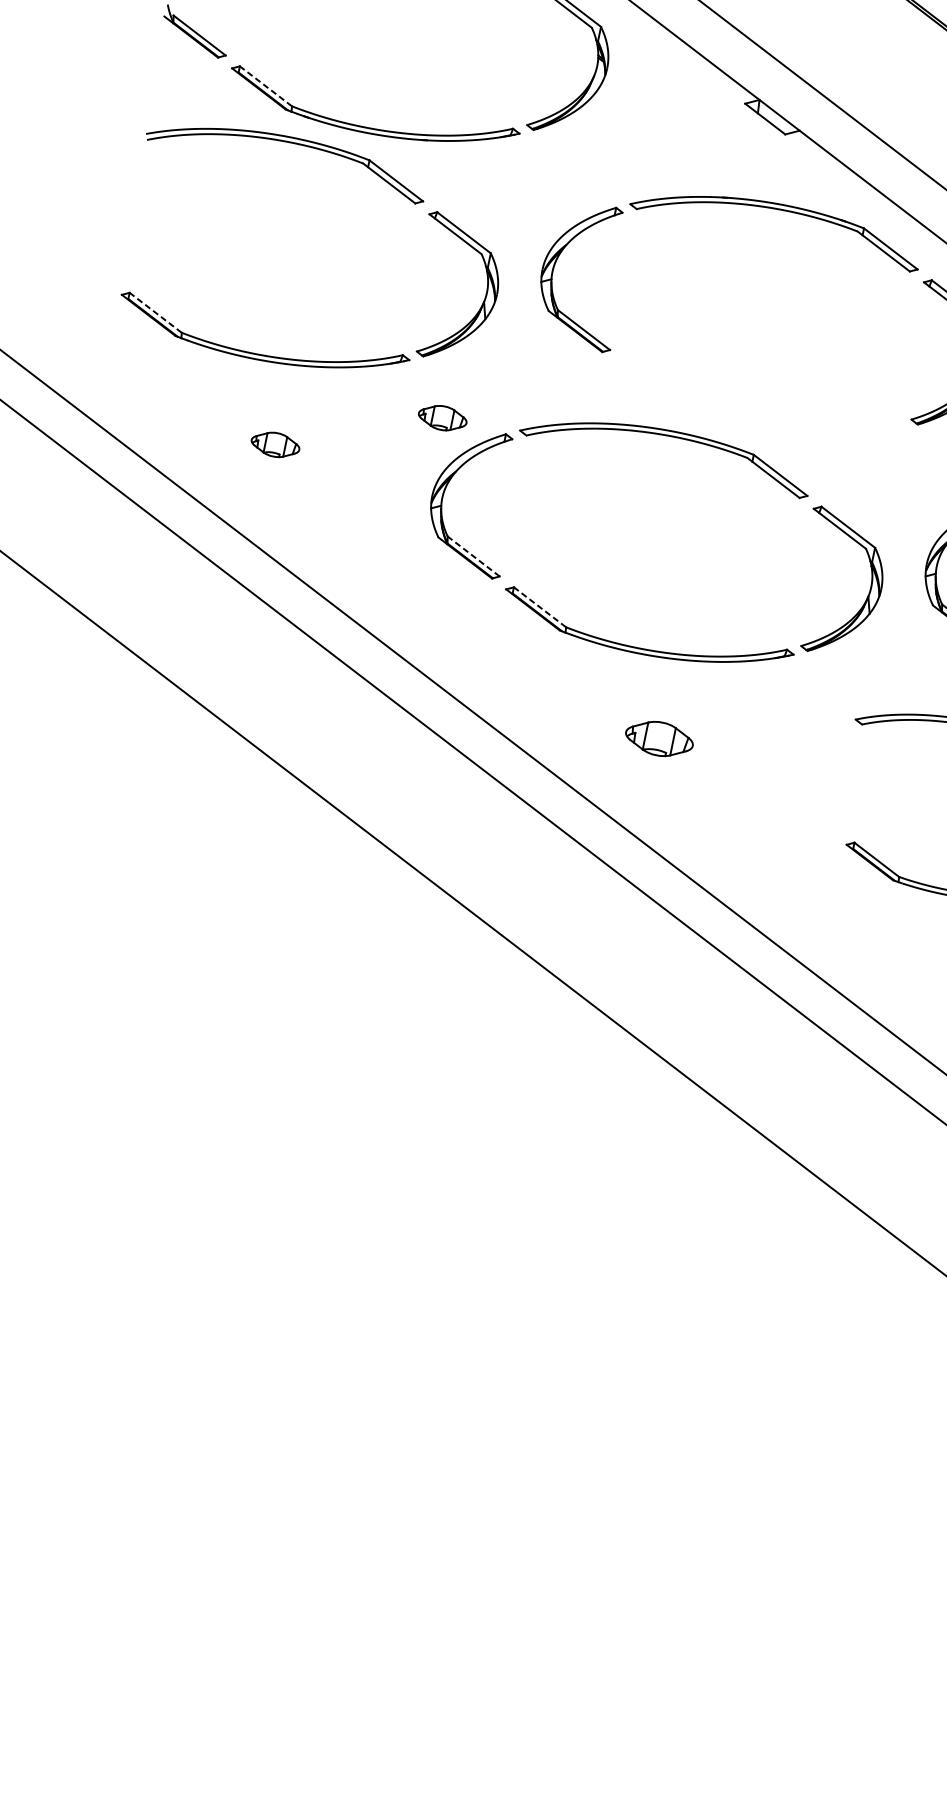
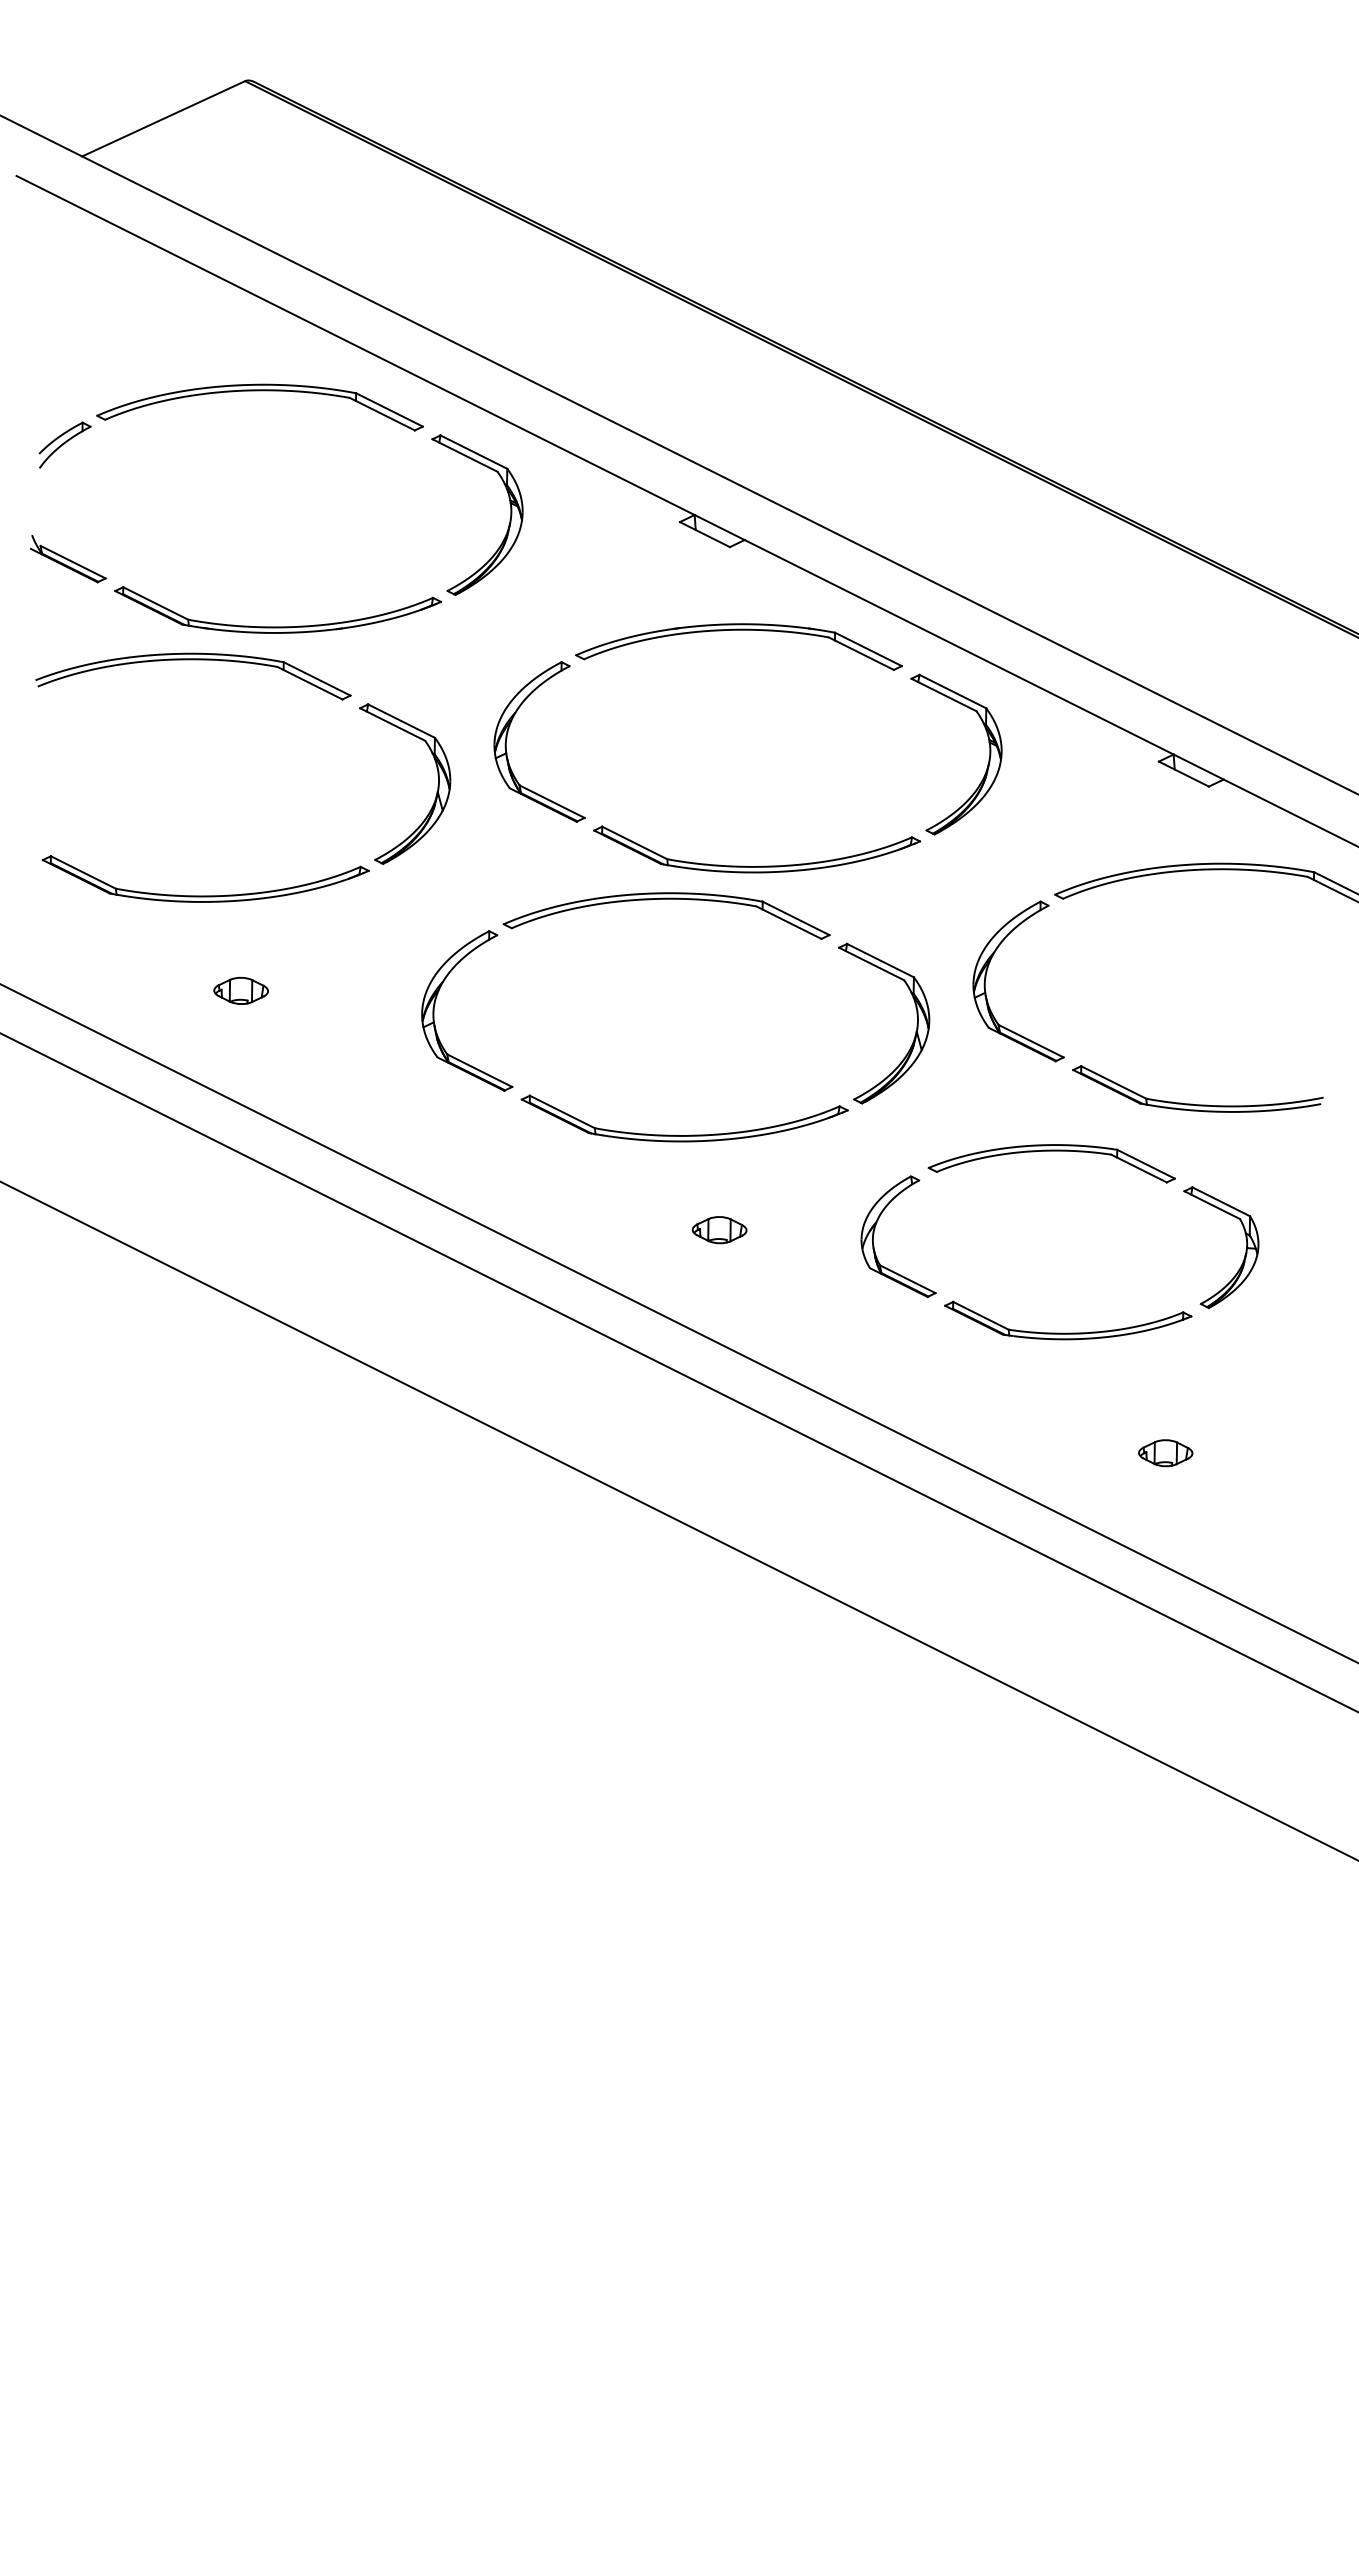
line: (265, 86) -> (155, 603), dashed -> solid
line: (154, 312) -> (82, 872), dashed -> solid
part: (442, 417) -> (416, 926), removed
part: (758, 422) -> (761, 865), added
line: (473, 556) -> (479, 1070), dashed -> solid
line: (539, 606) -> (561, 1111), dashed -> solid
part: (659, 739) -> (719, 1230), size x0.71
part: (797, 765) -> (875, 1229), added

